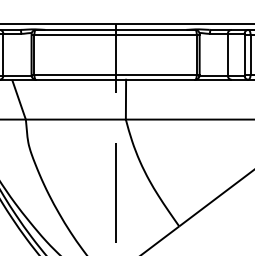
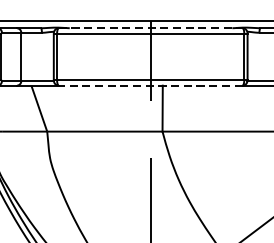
line: (115, 29) -> (150, 27), solid -> dashed
line: (115, 79) -> (150, 85), solid -> dashed

